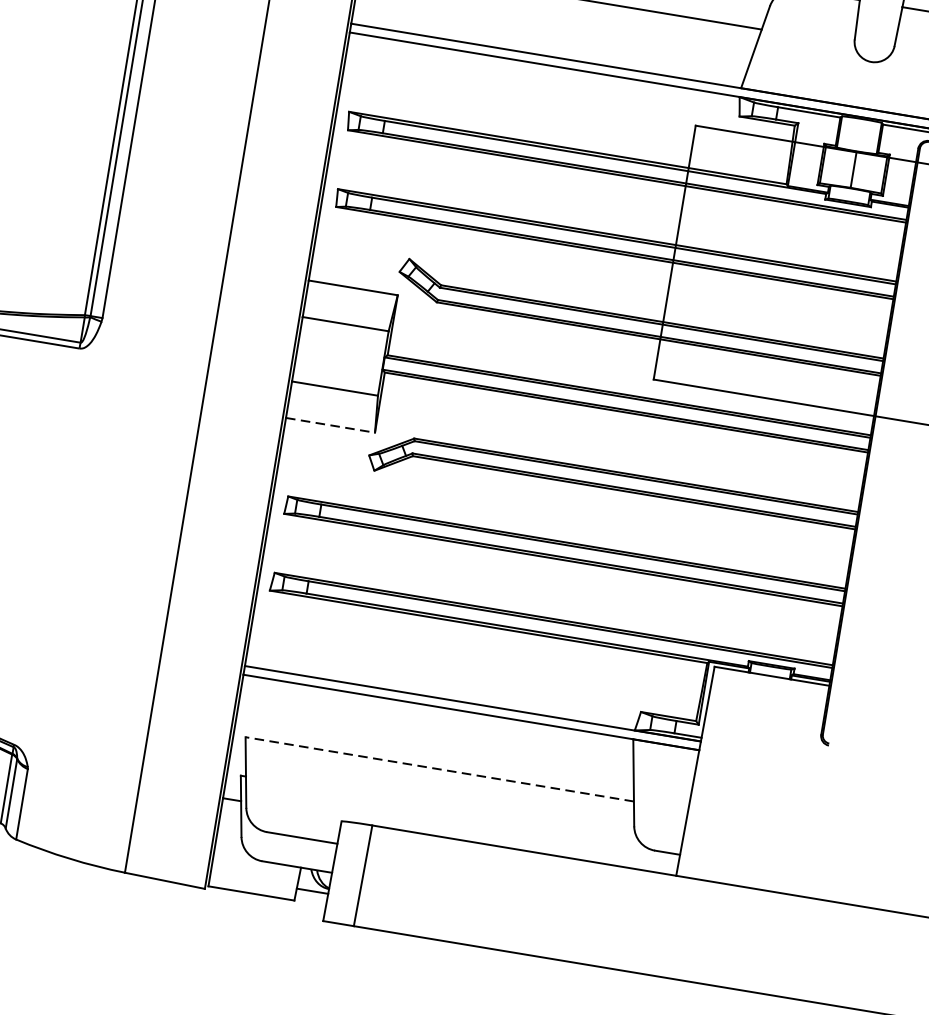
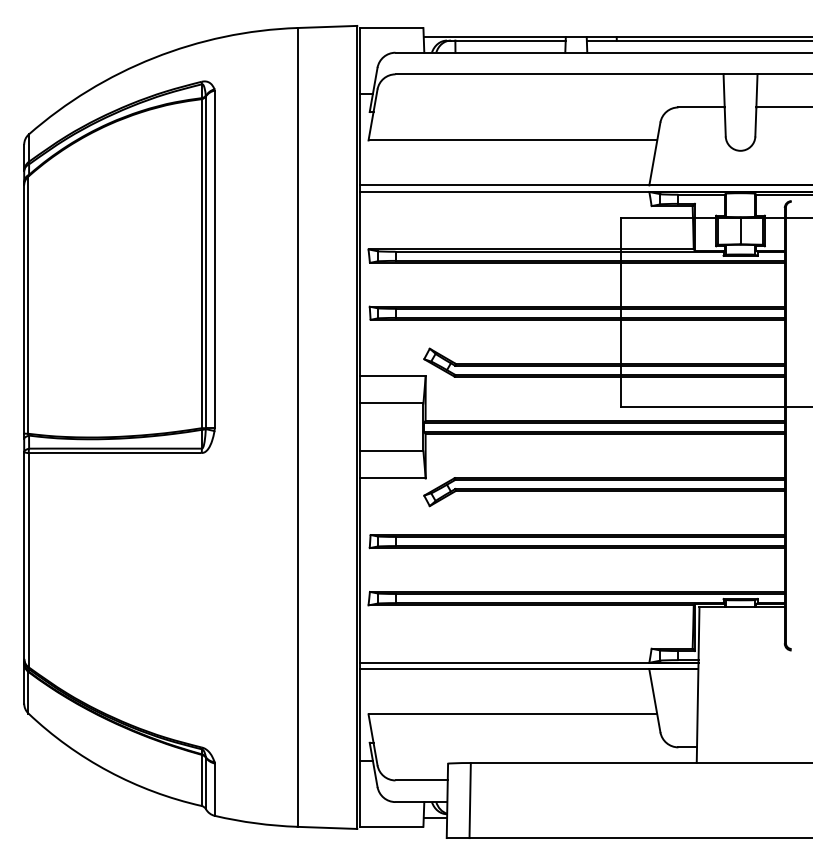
line: (331, 425) -> (393, 478), dashed -> solid
line: (439, 769) -> (512, 714), dashed -> solid

